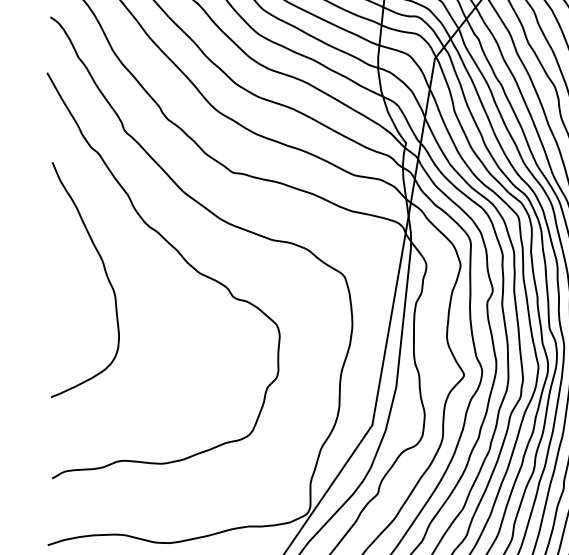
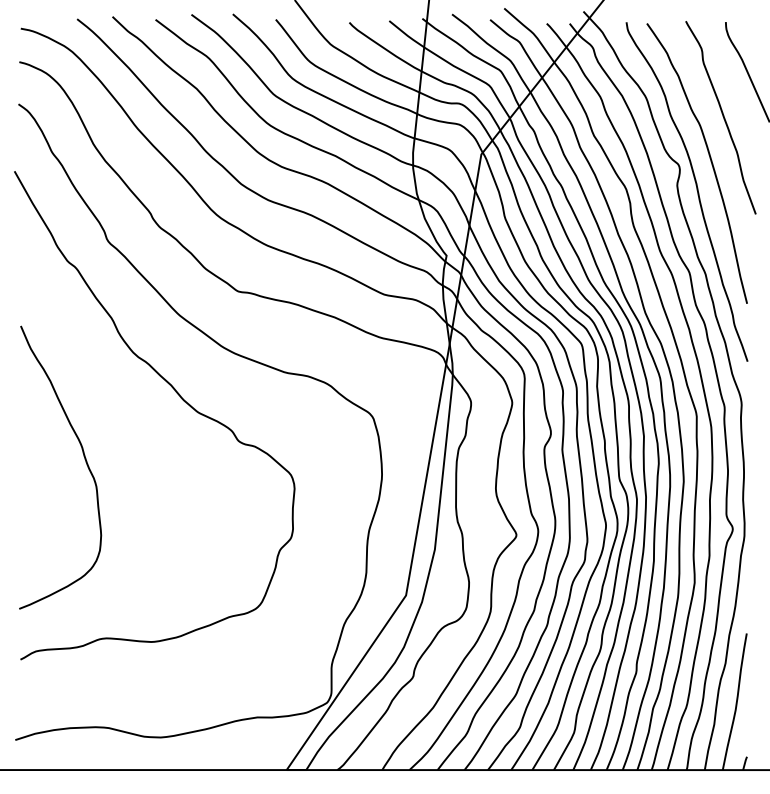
curve: (105, 273) -> (84, 459), moved

